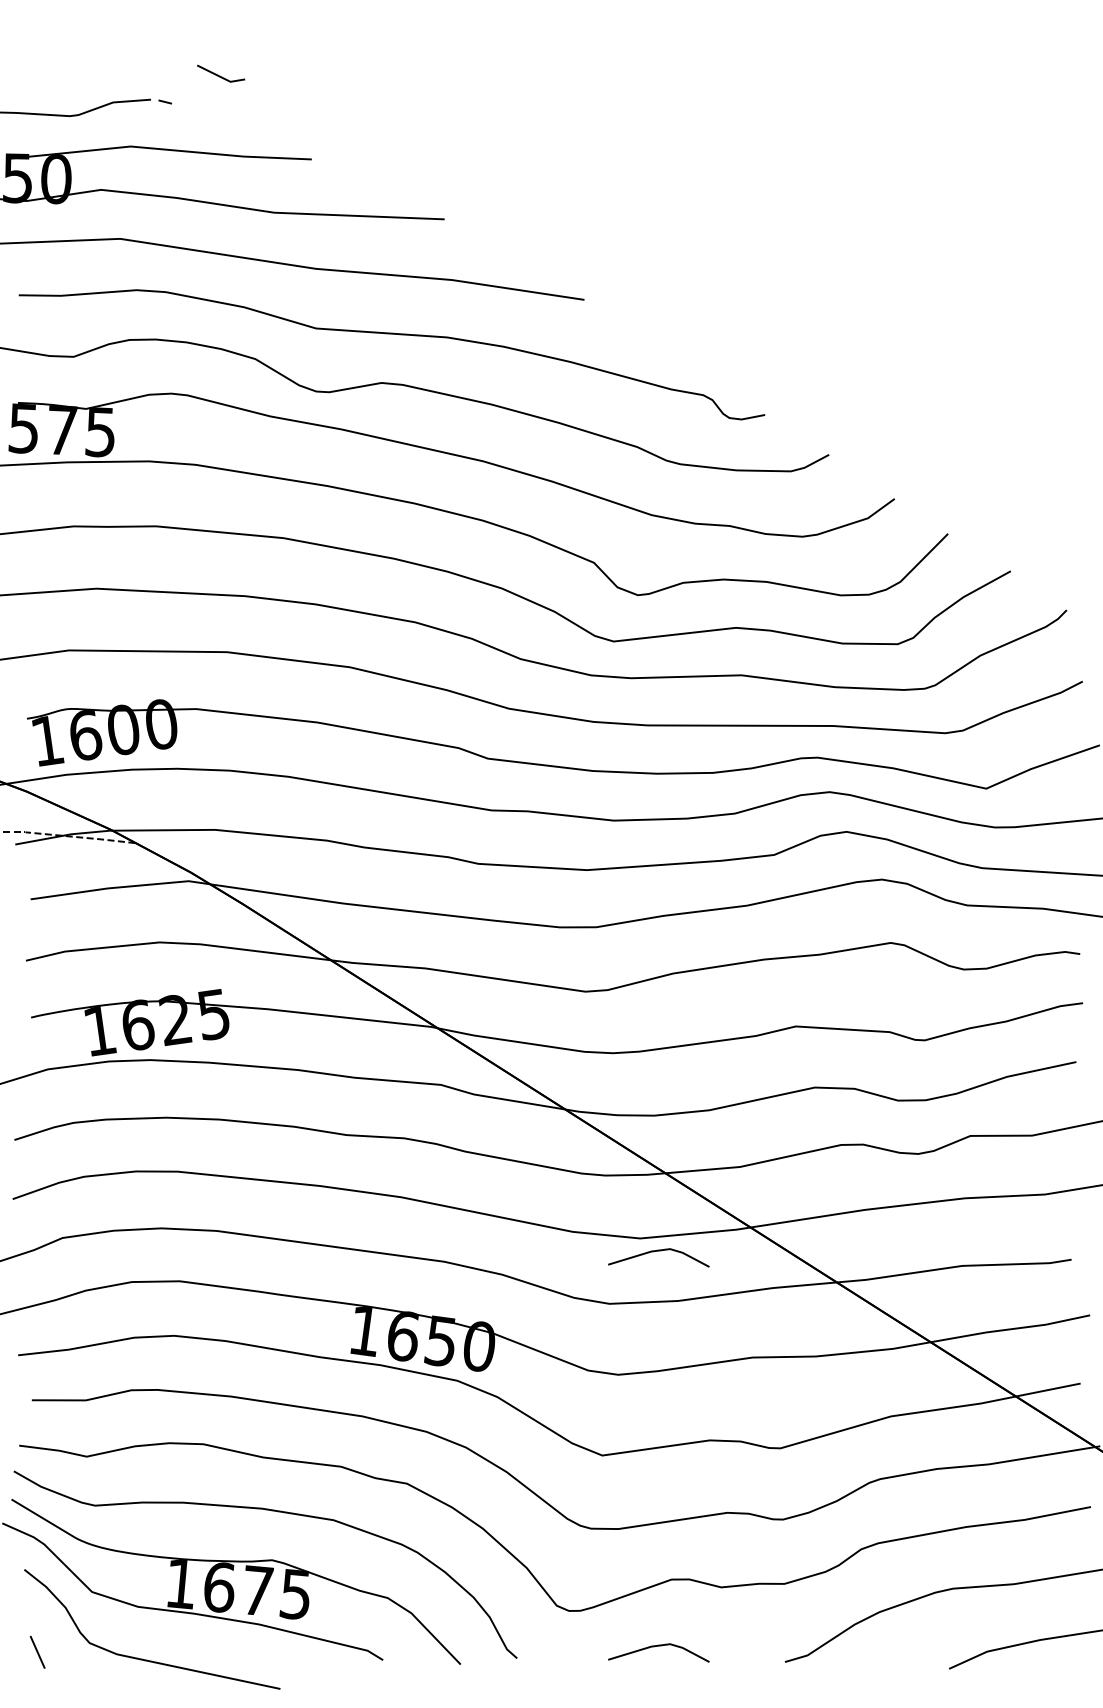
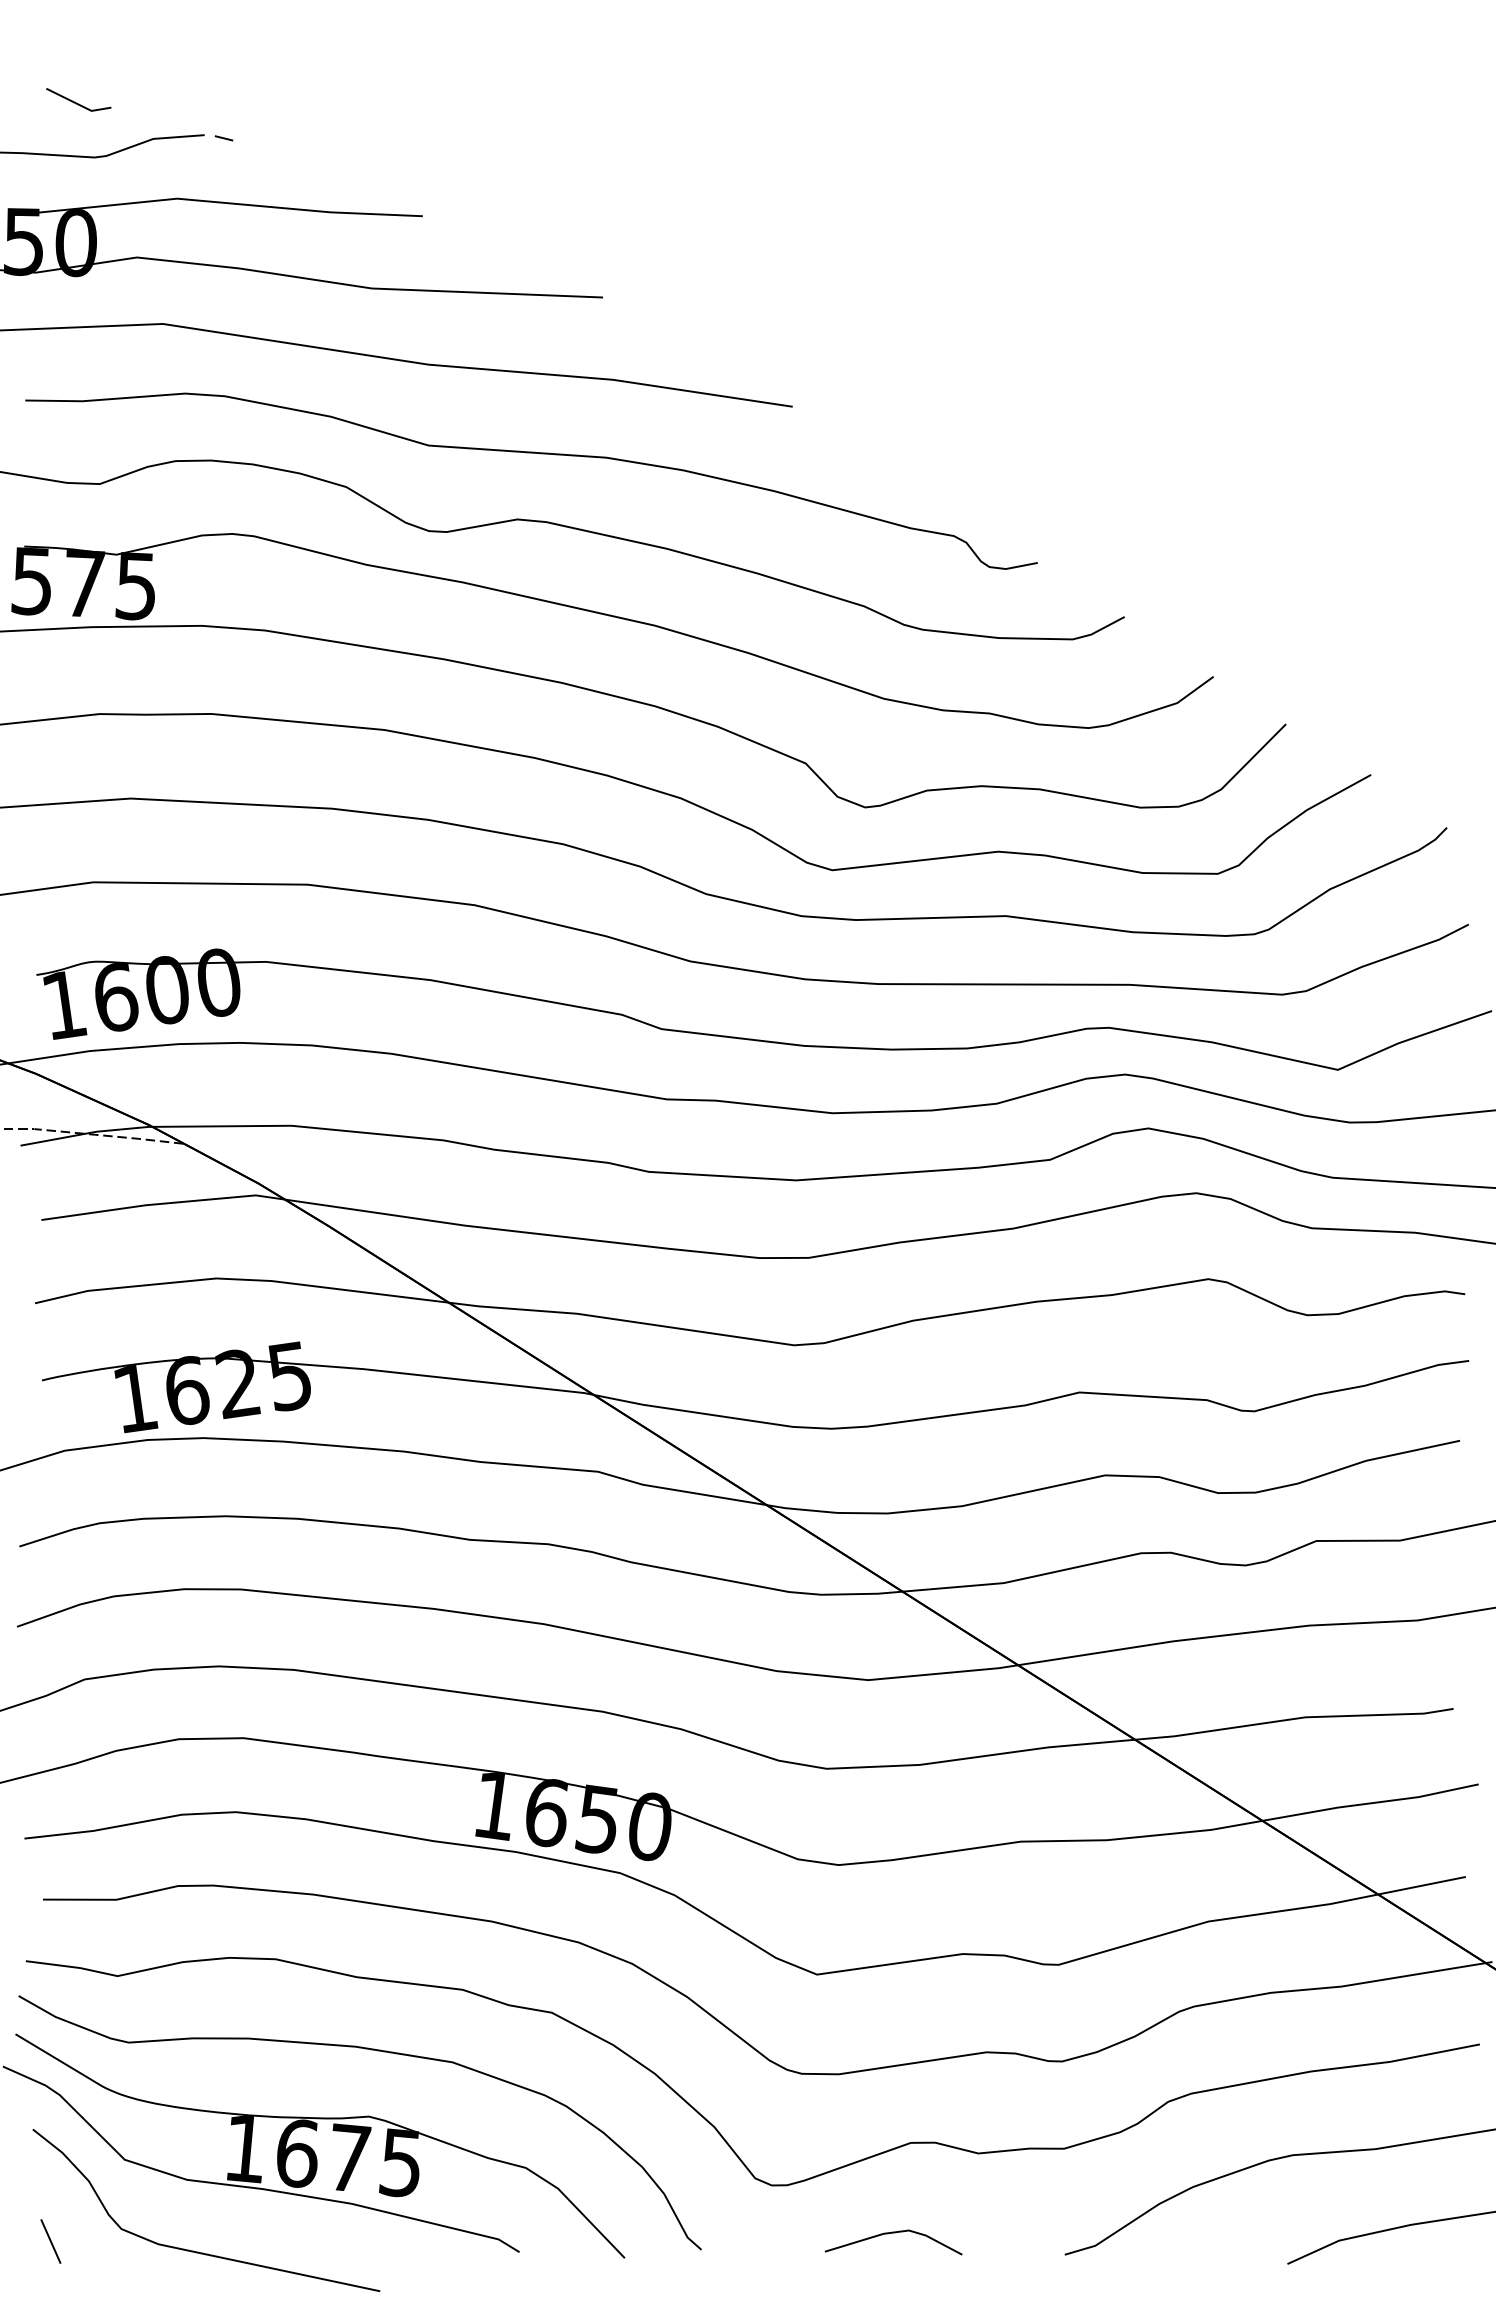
line: (219, 75) -> (76, 102), moved
line: (658, 1251) -> (893, 1697), removed

